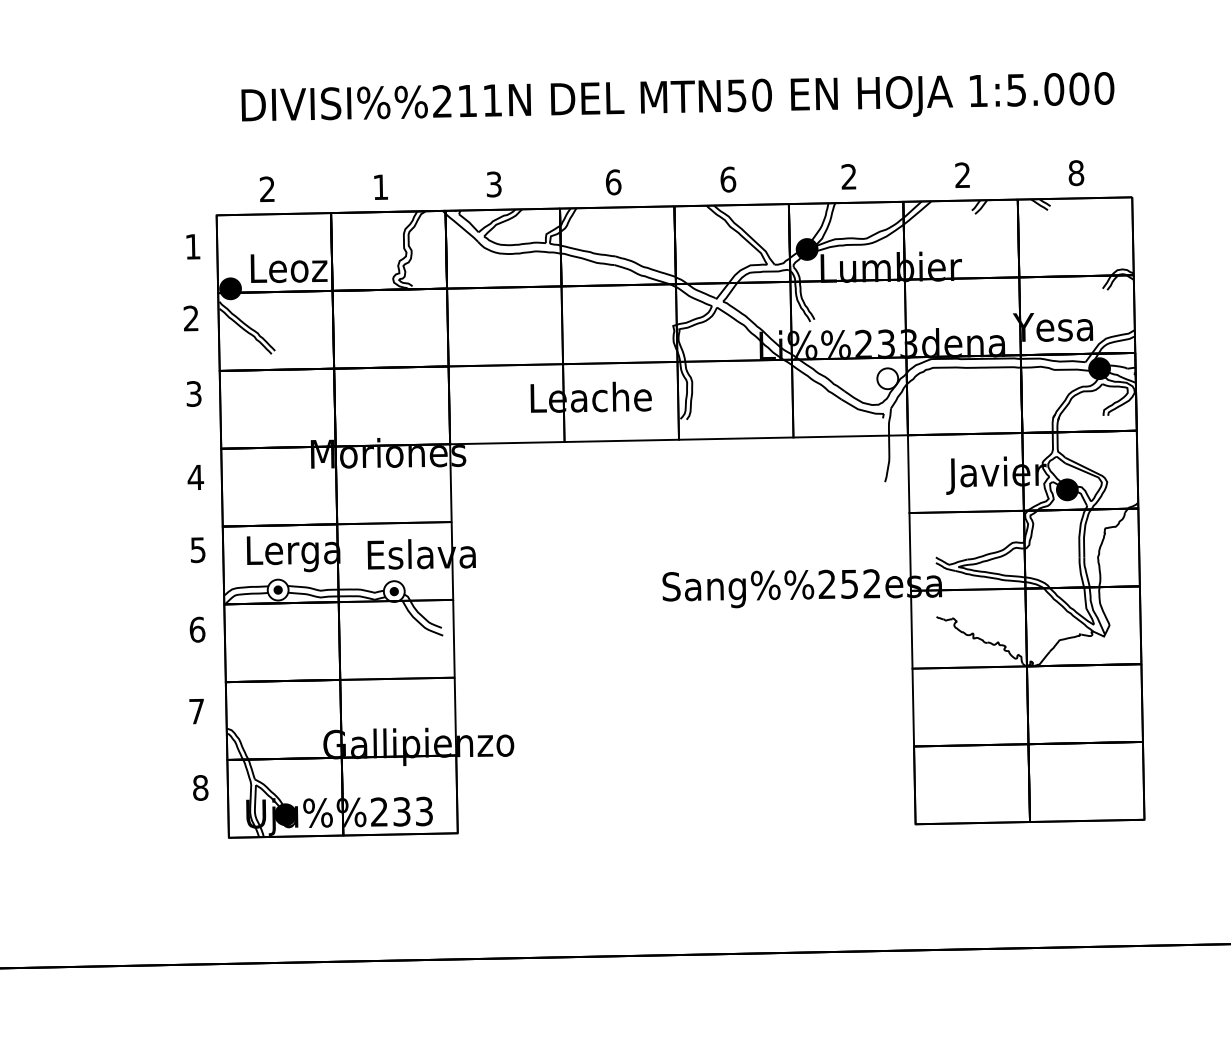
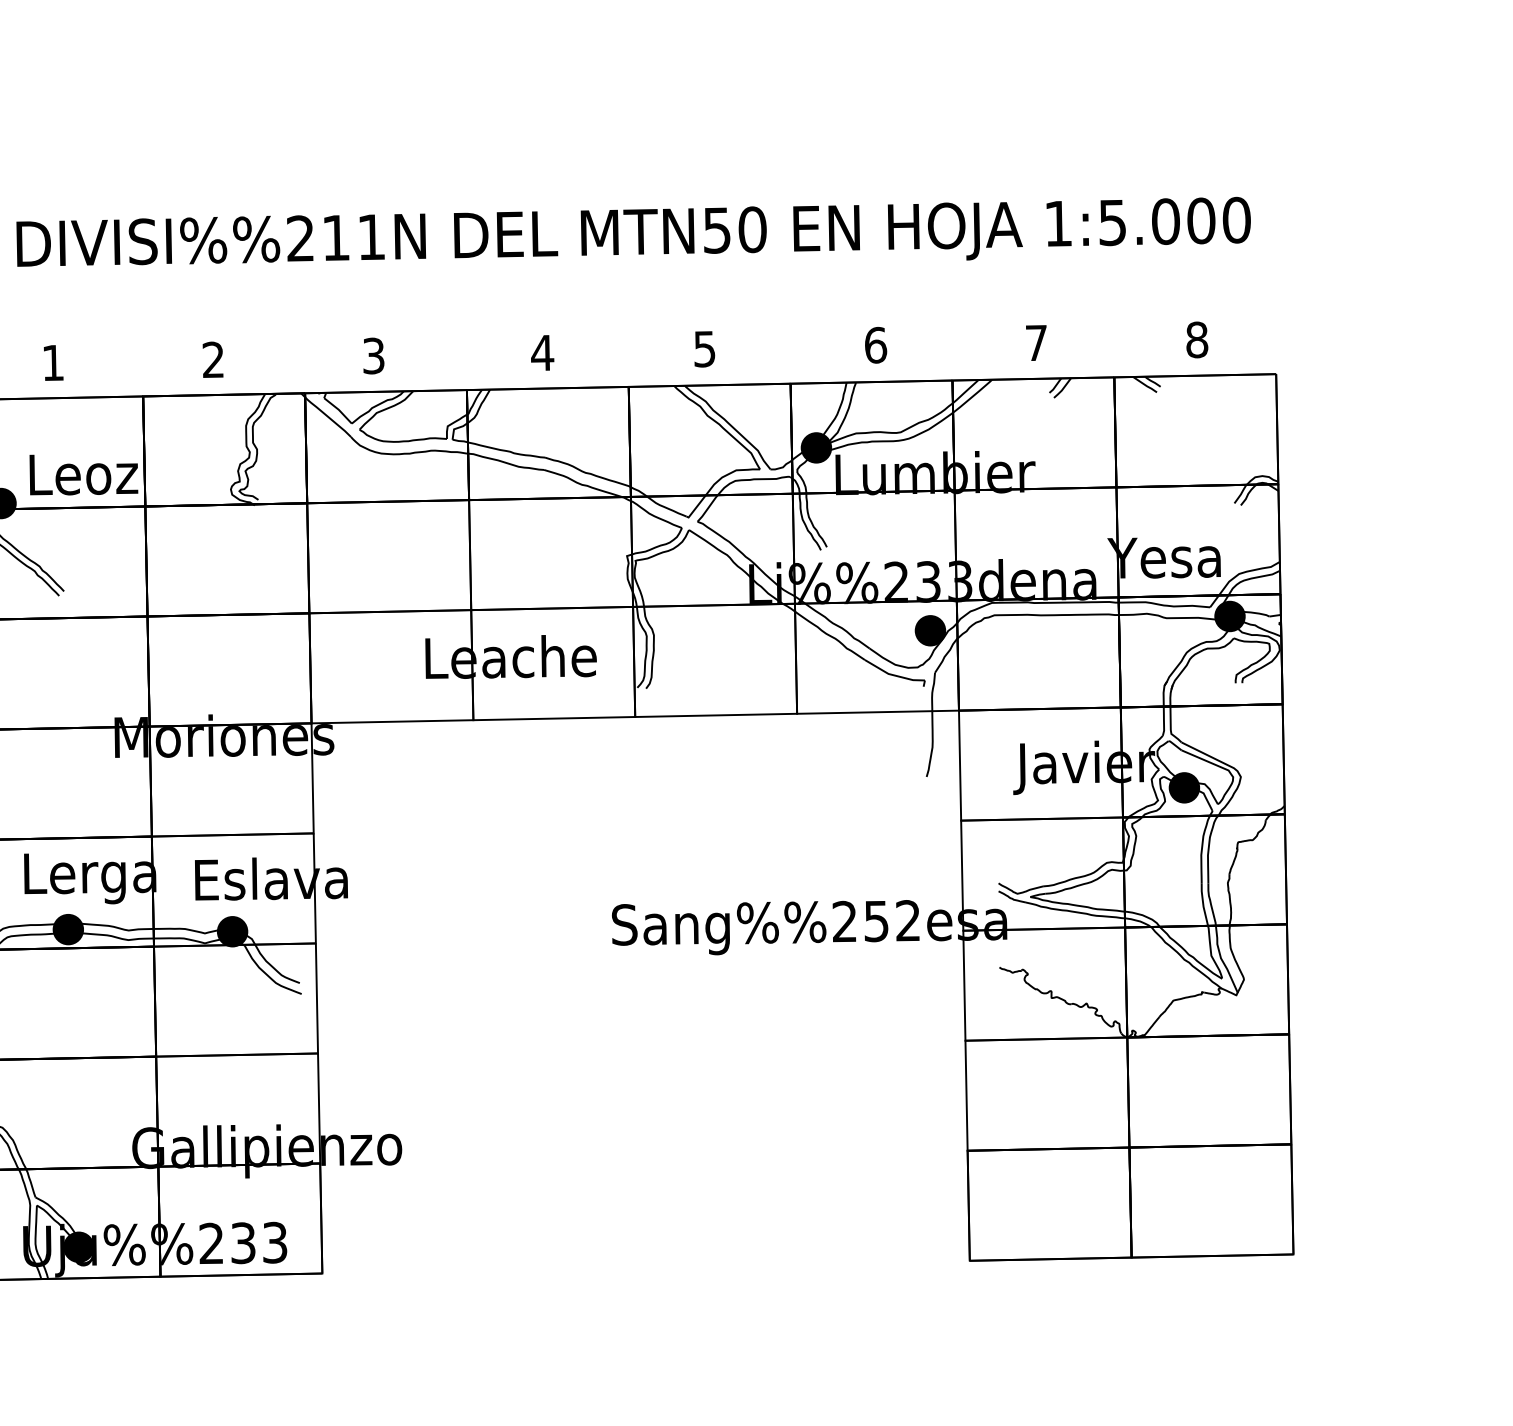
text: (962, 174) -> (1036, 341), 2 -> 7
text: (849, 176) -> (876, 344), 2 -> 6
text: (728, 179) -> (705, 348), 6 -> 5
text: (613, 182) -> (542, 353), 6 -> 4
text: (380, 186) -> (213, 358), 1 -> 2
text: (266, 189) -> (51, 363), 2 -> 1
fill: (887, 378) -> (930, 630), added
fill: (277, 589) -> (67, 928), added
fill: (393, 591) -> (231, 931), added

